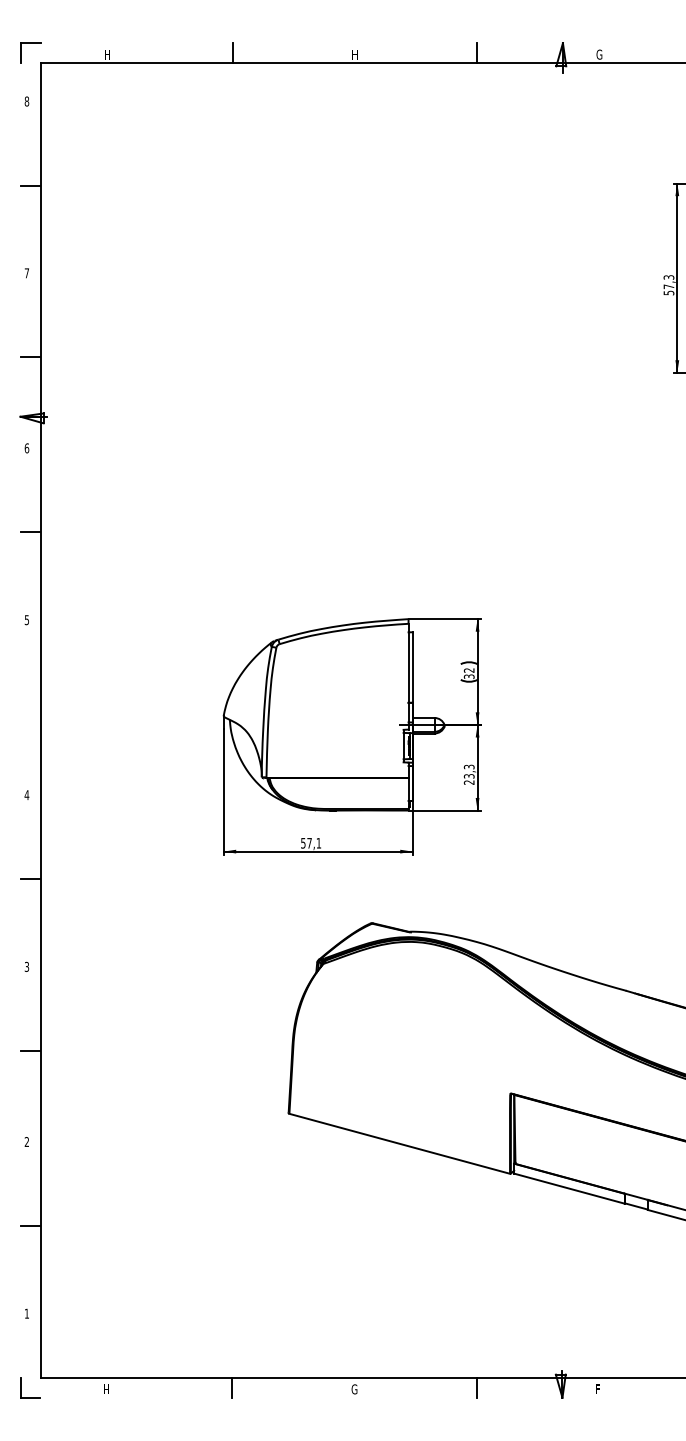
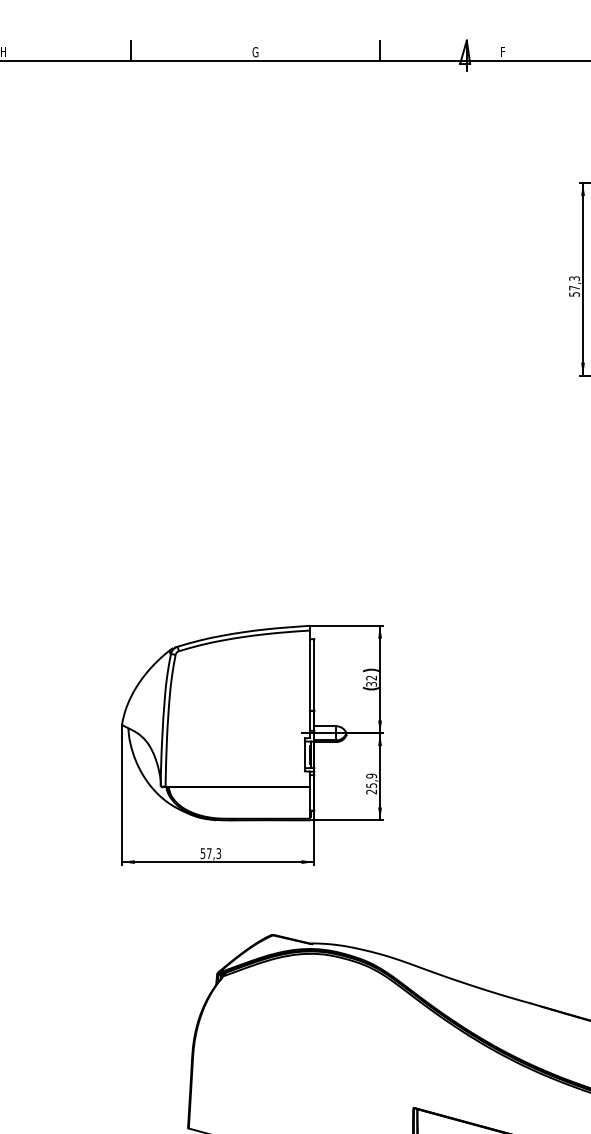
text: (354, 54) -> (254, 52), H -> G
text: (599, 54) -> (503, 52), G -> F
text: (468, 771) -> (370, 780), 23,3 -> 25,9
text: (318, 842) -> (218, 852), 57,1 -> 57,3

